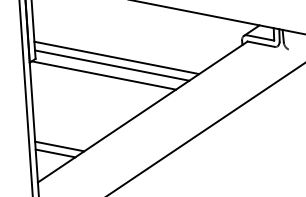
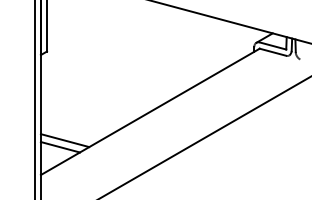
line: (117, 57) -> (128, 55), removed
line: (111, 65) -> (122, 63), removed
line: (104, 75) -> (114, 72), removed

